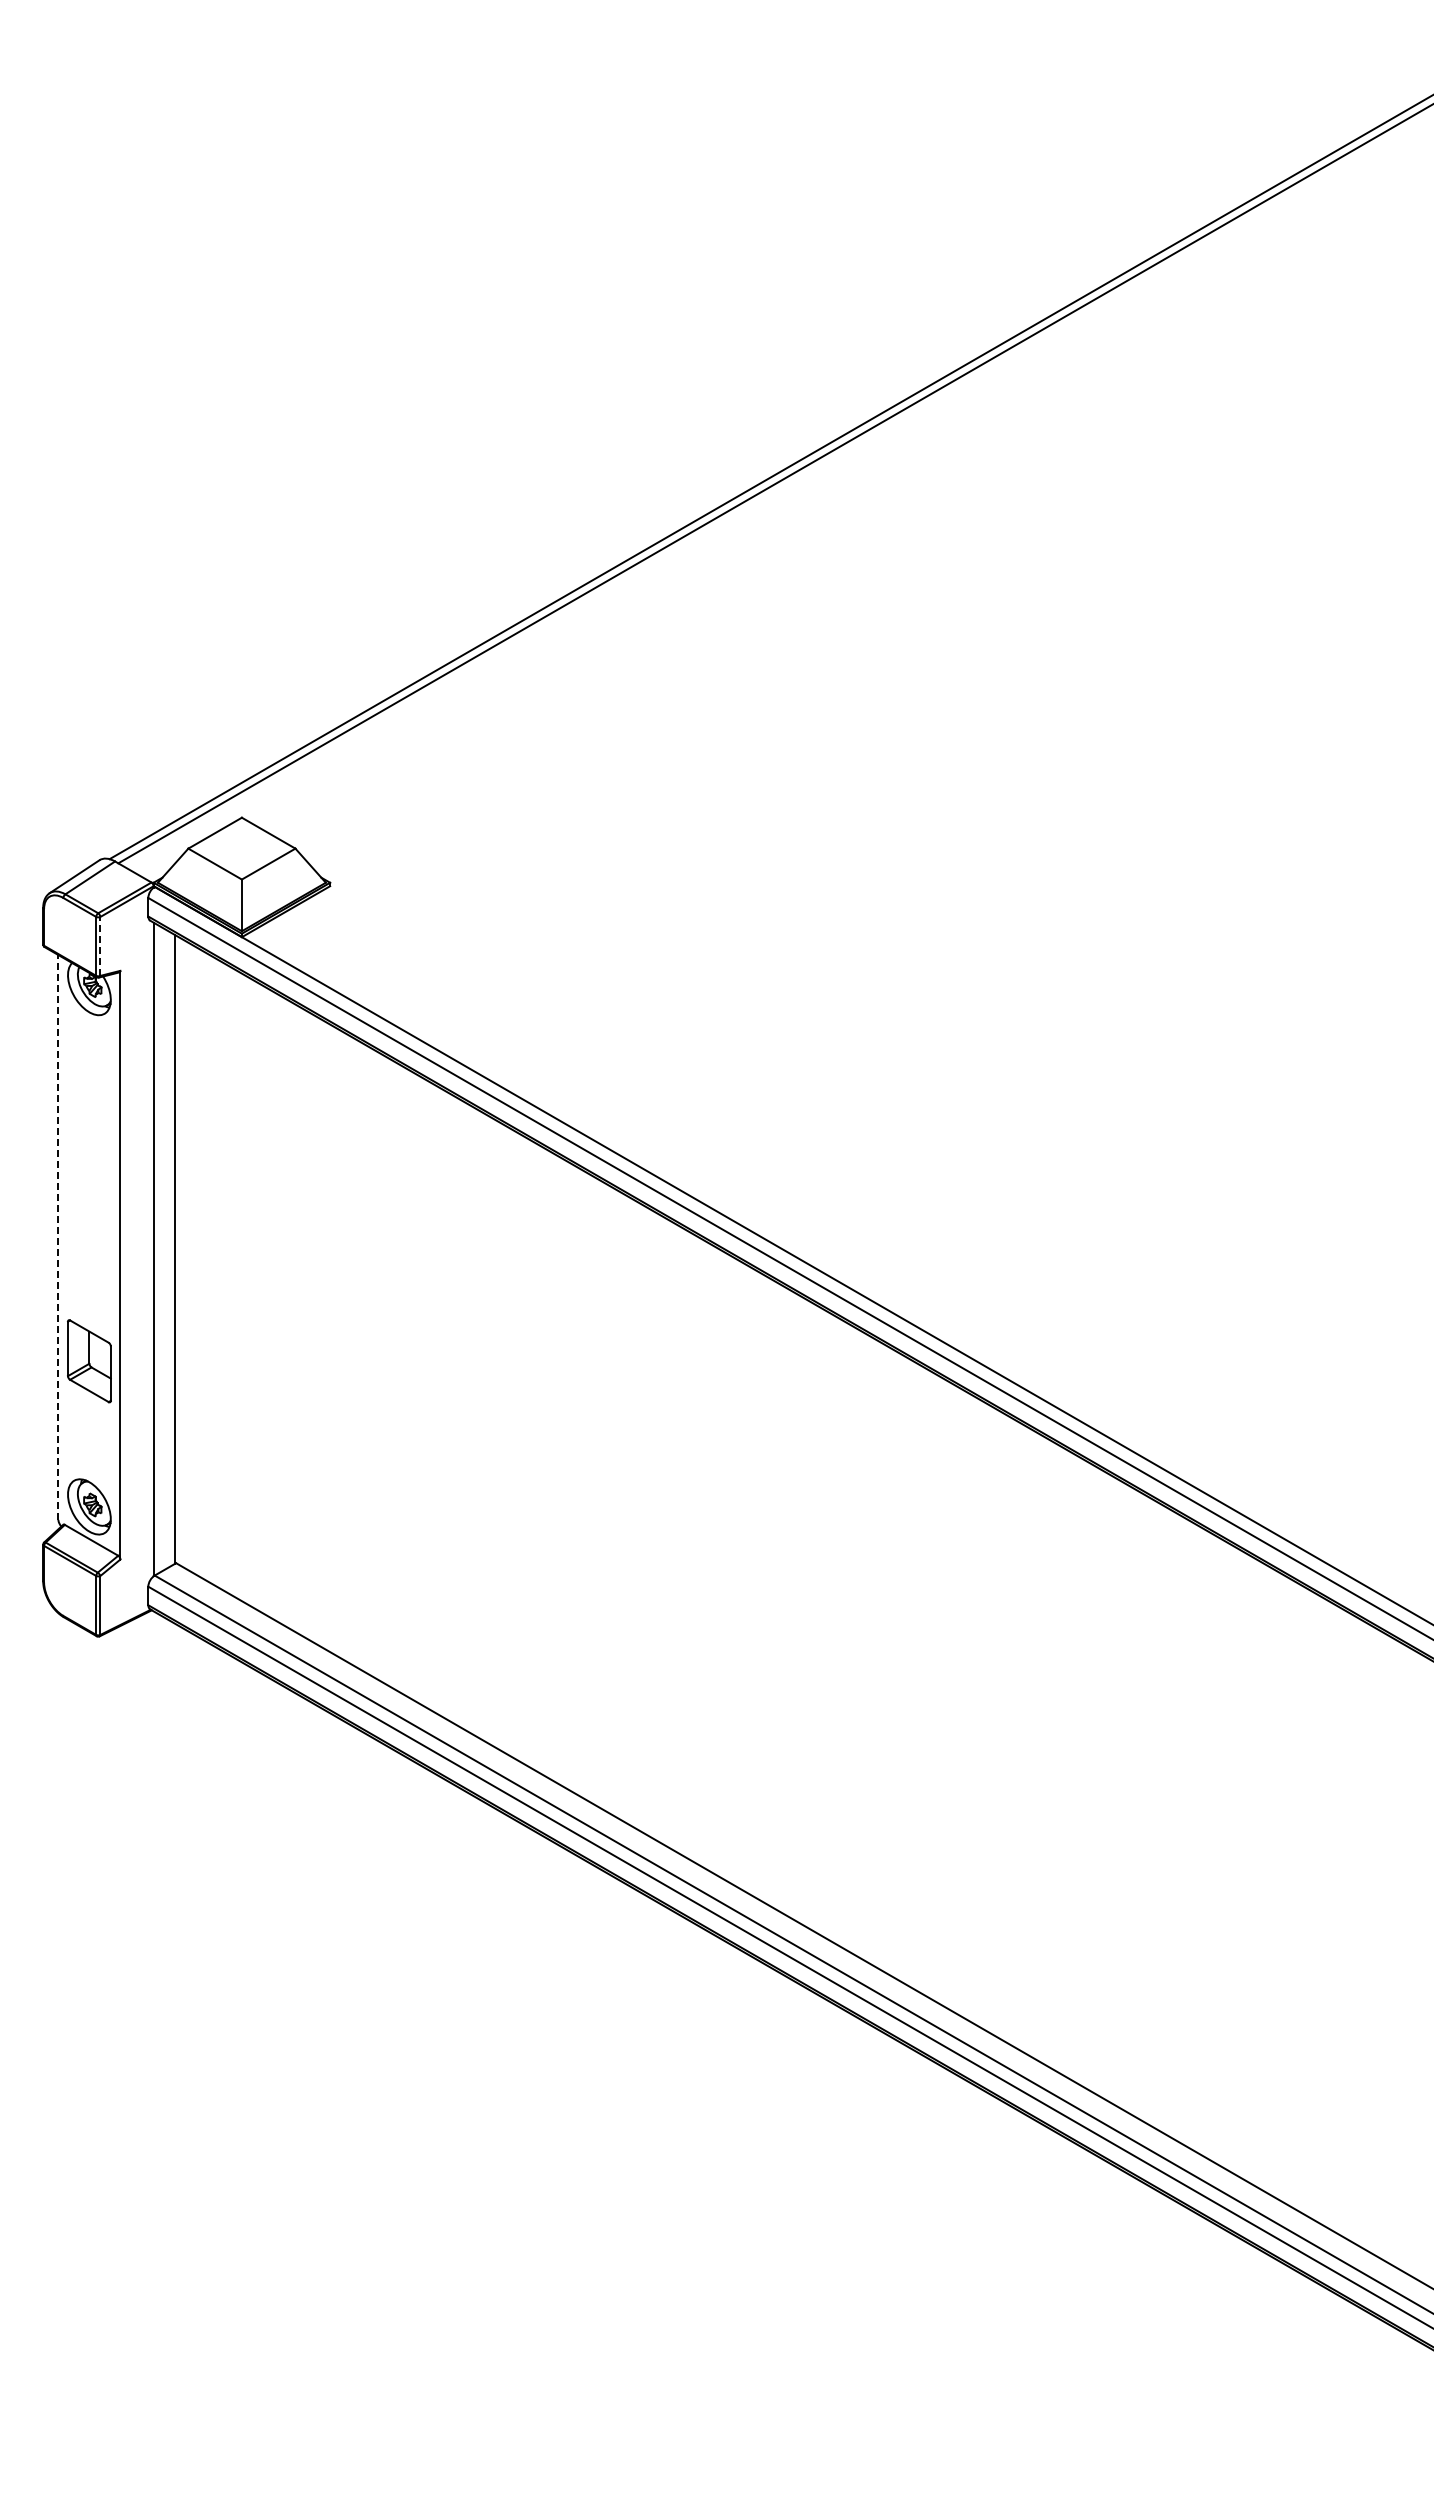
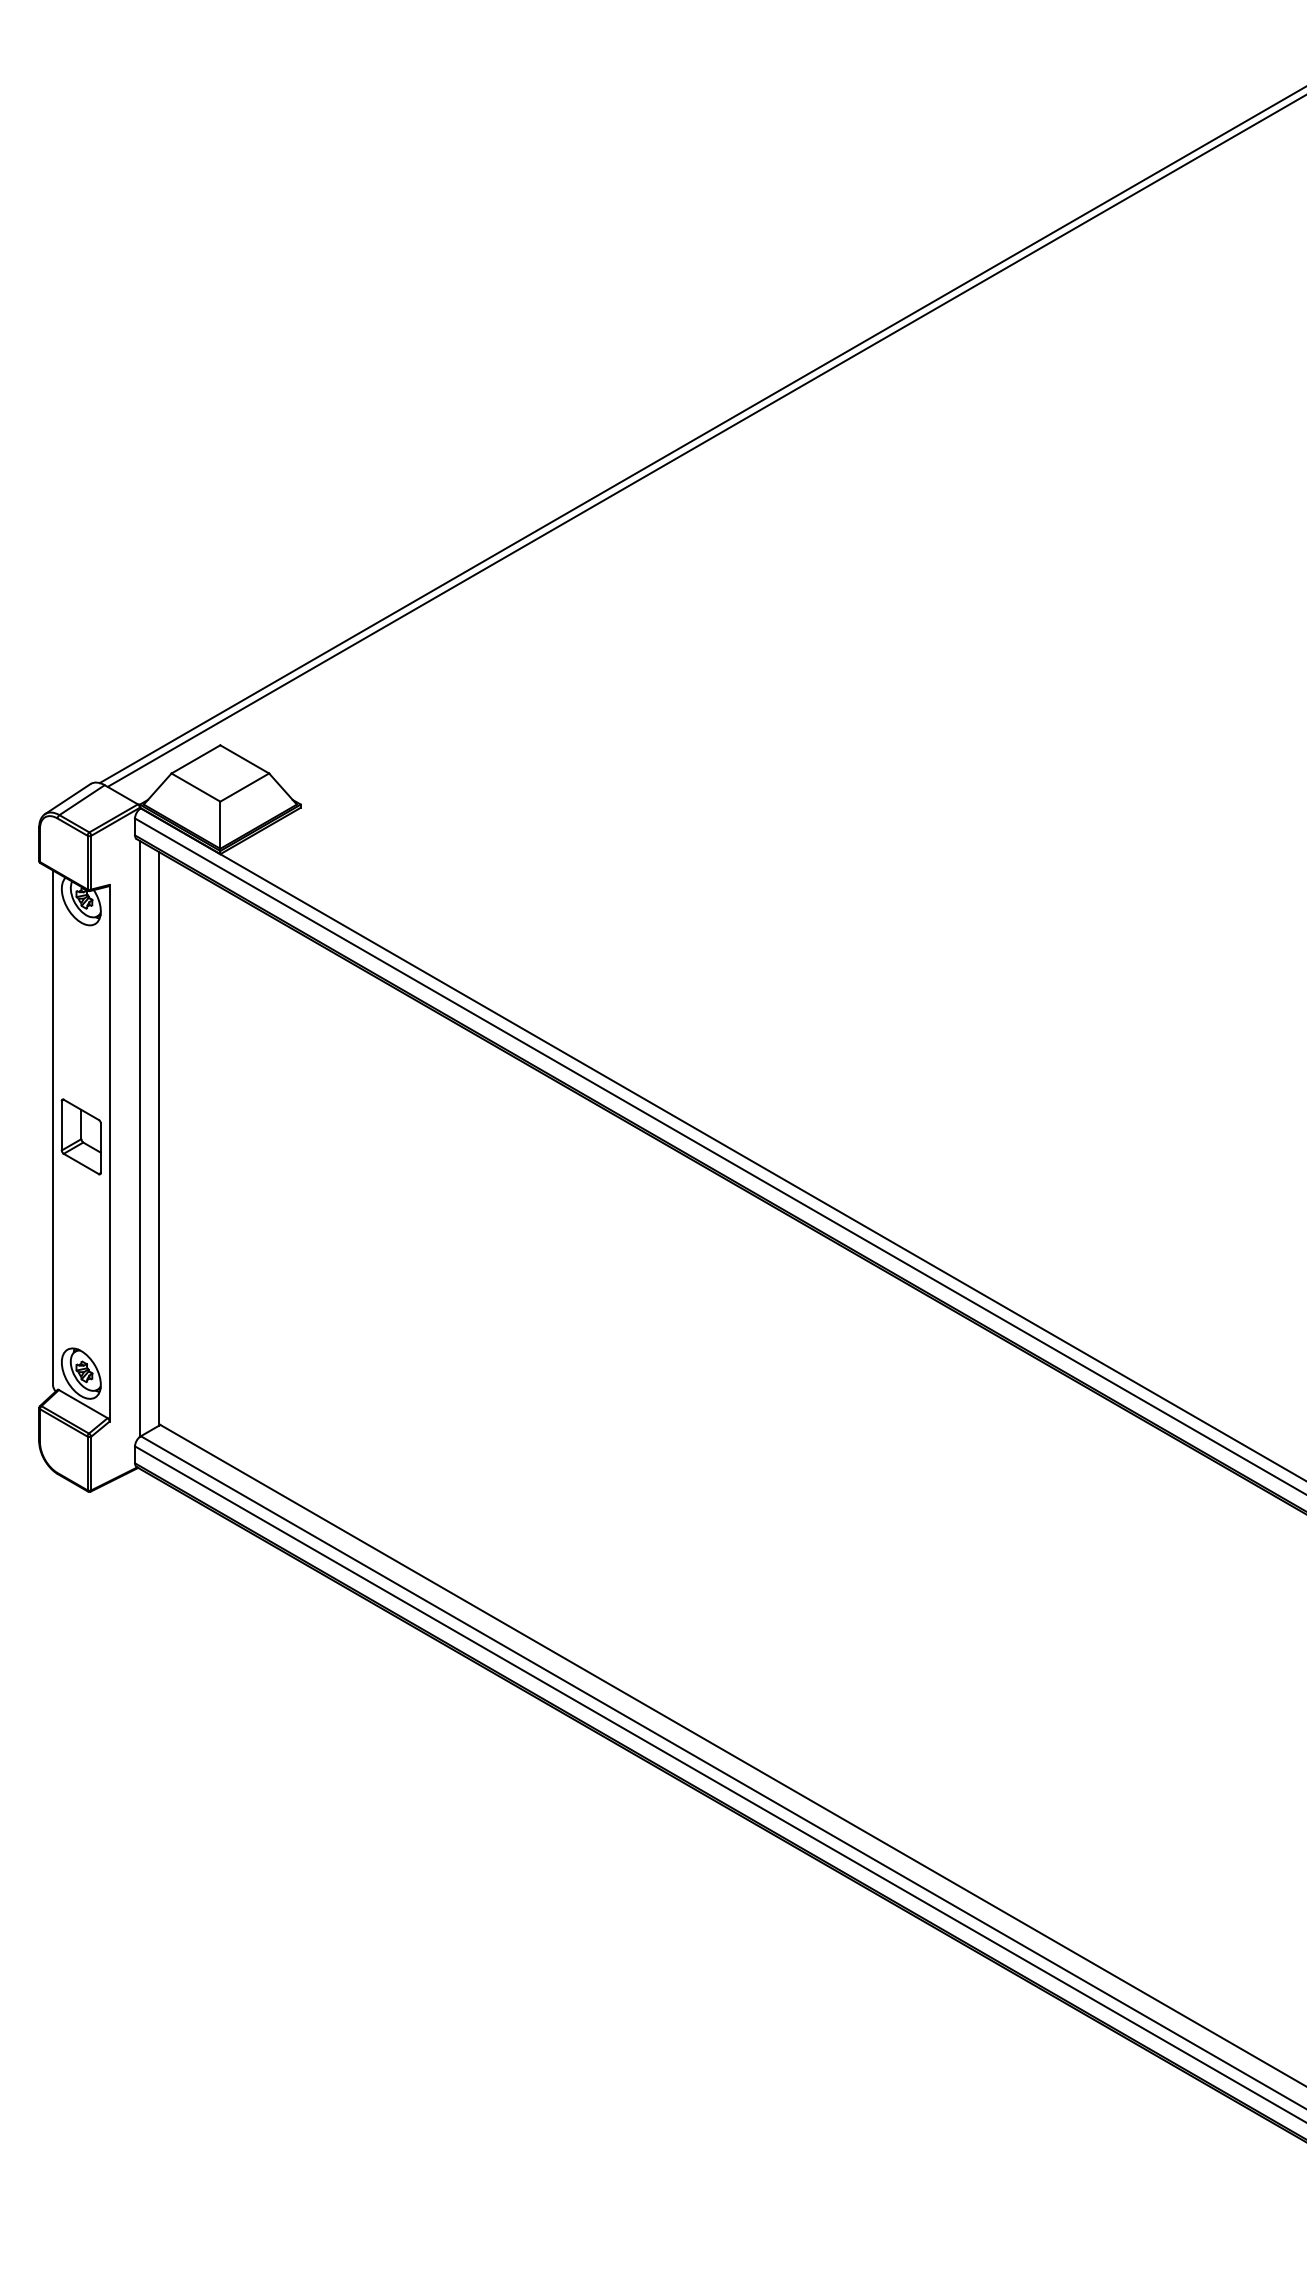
line: (100, 945) -> (91, 861), dashed -> solid
line: (58, 1236) -> (53, 1127), dashed -> solid
part: (89, 1361) -> (81, 1137), moved

